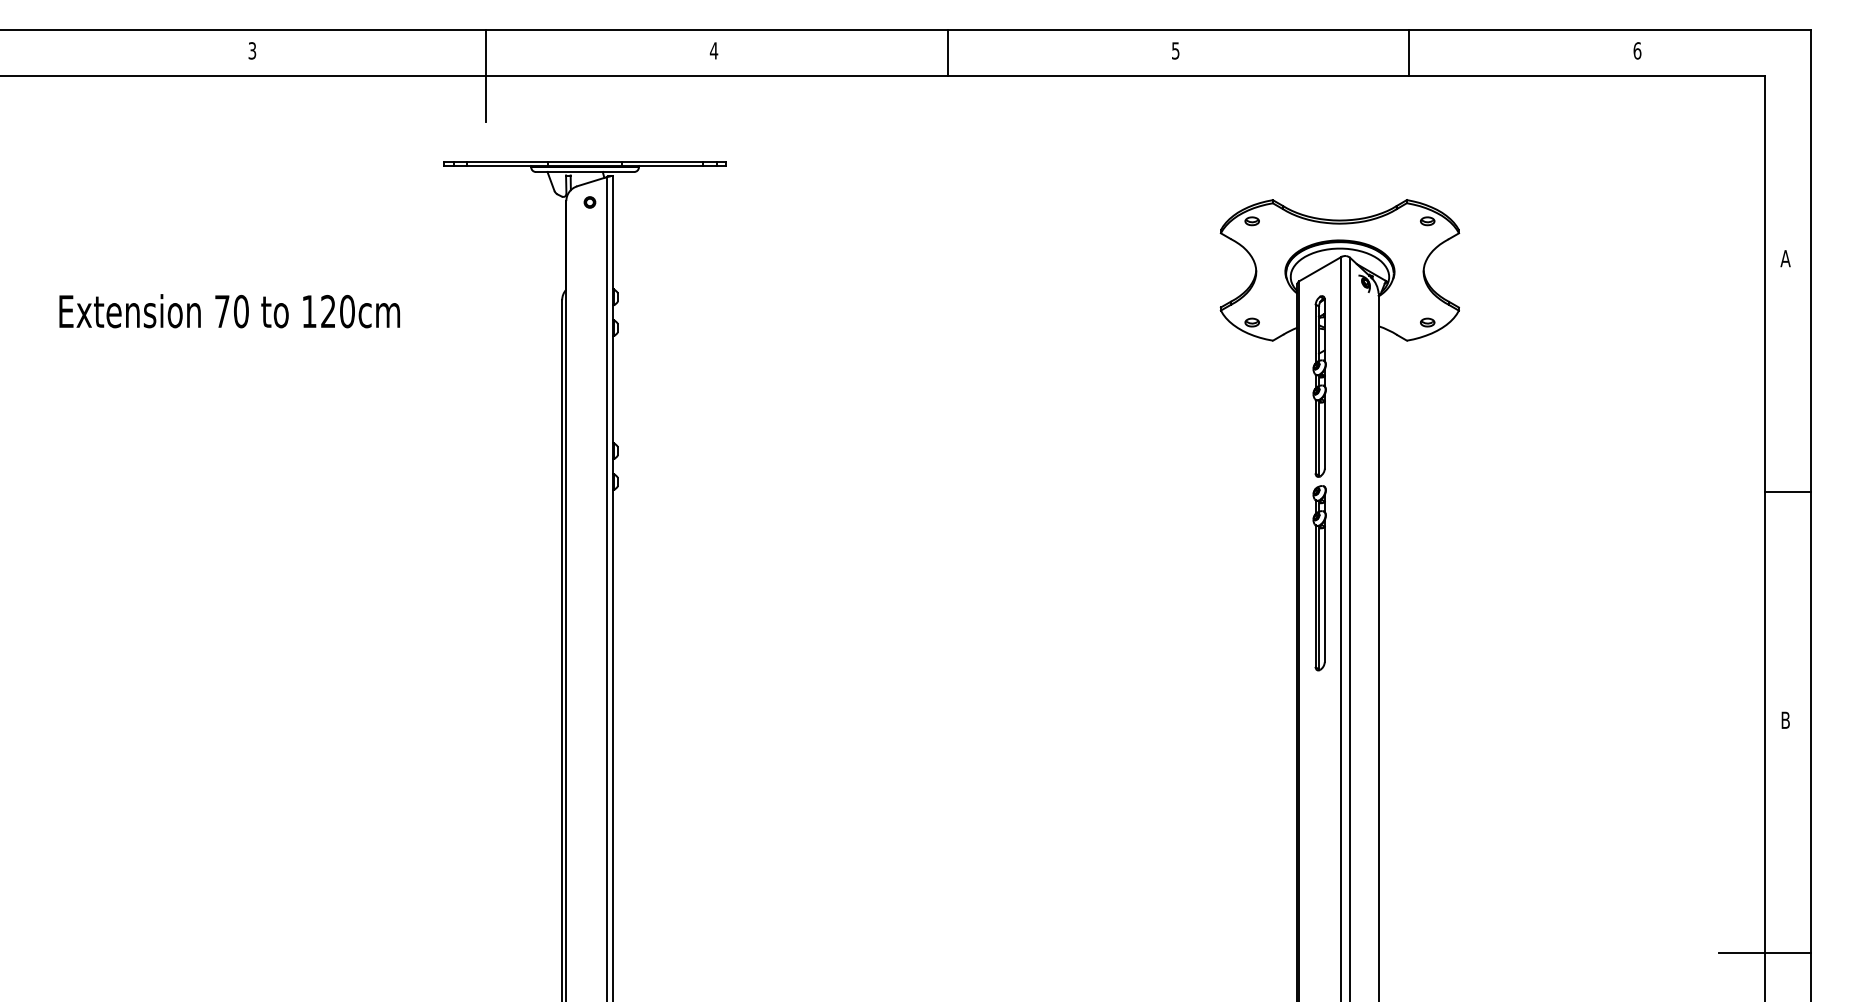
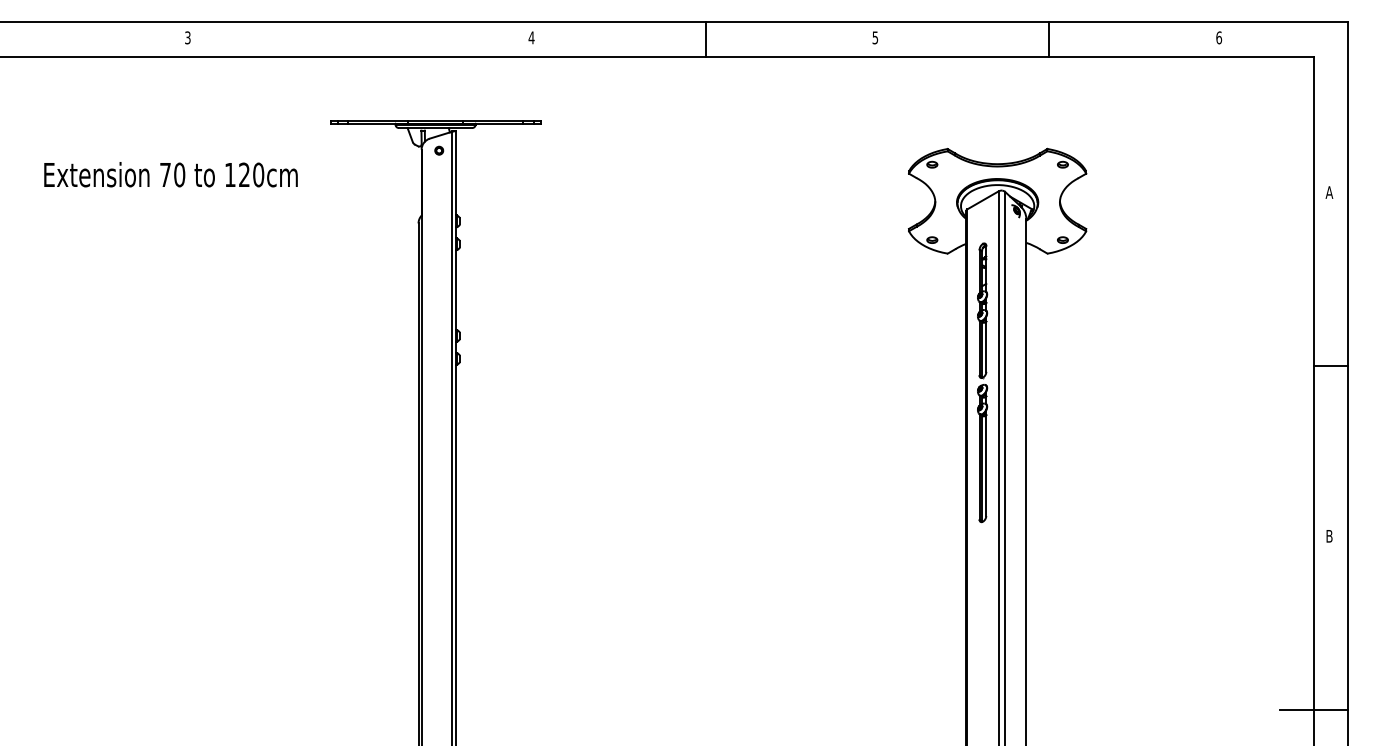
line: (485, 75) -> (361, 56), removed
text: (229, 310) -> (170, 174), moved
part: (1319, 482) -> (982, 382), moved

